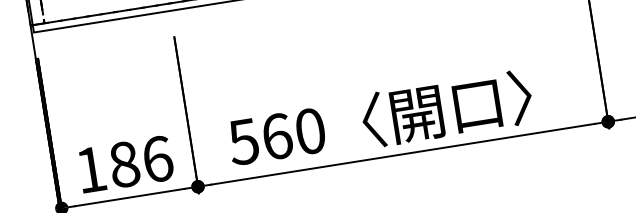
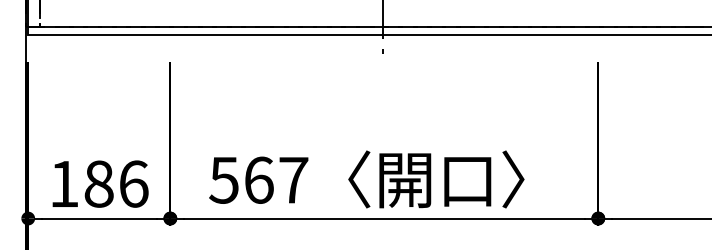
text: (310, 130) -> (293, 179), 560 -> 567

